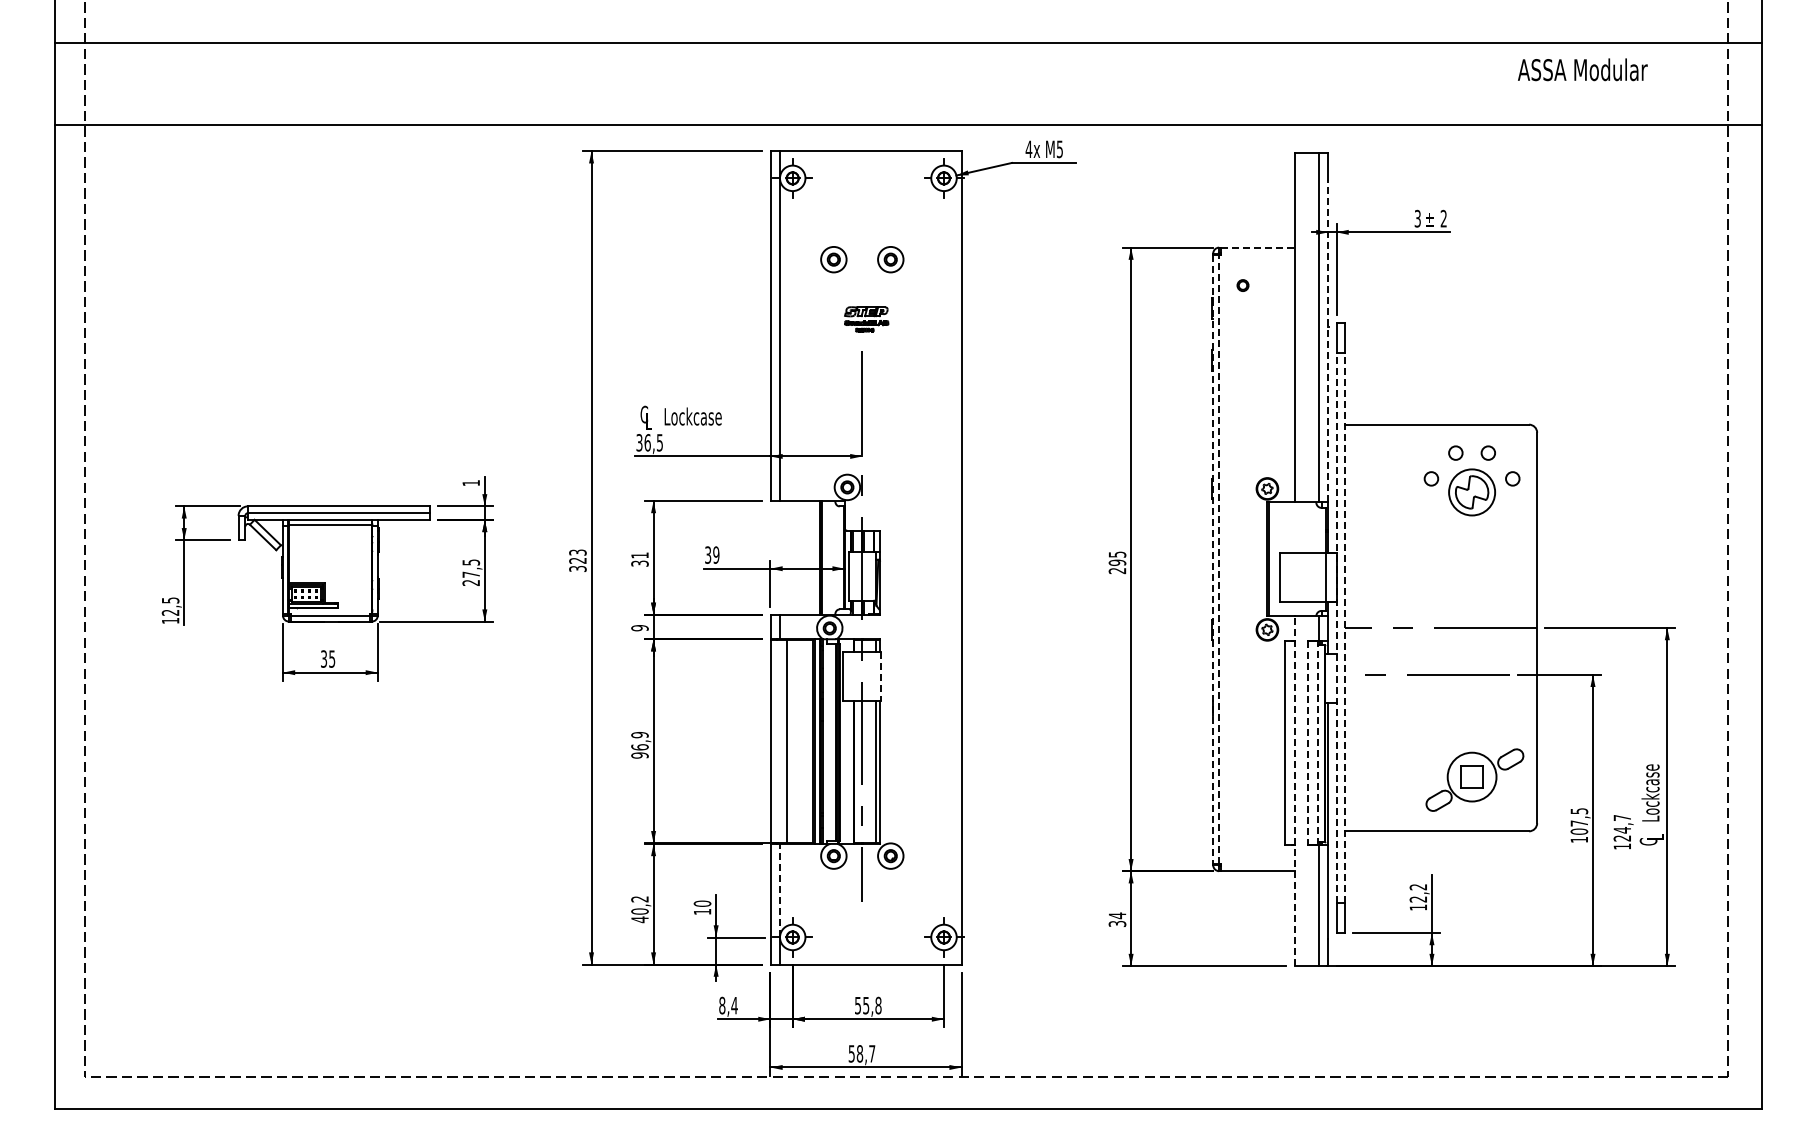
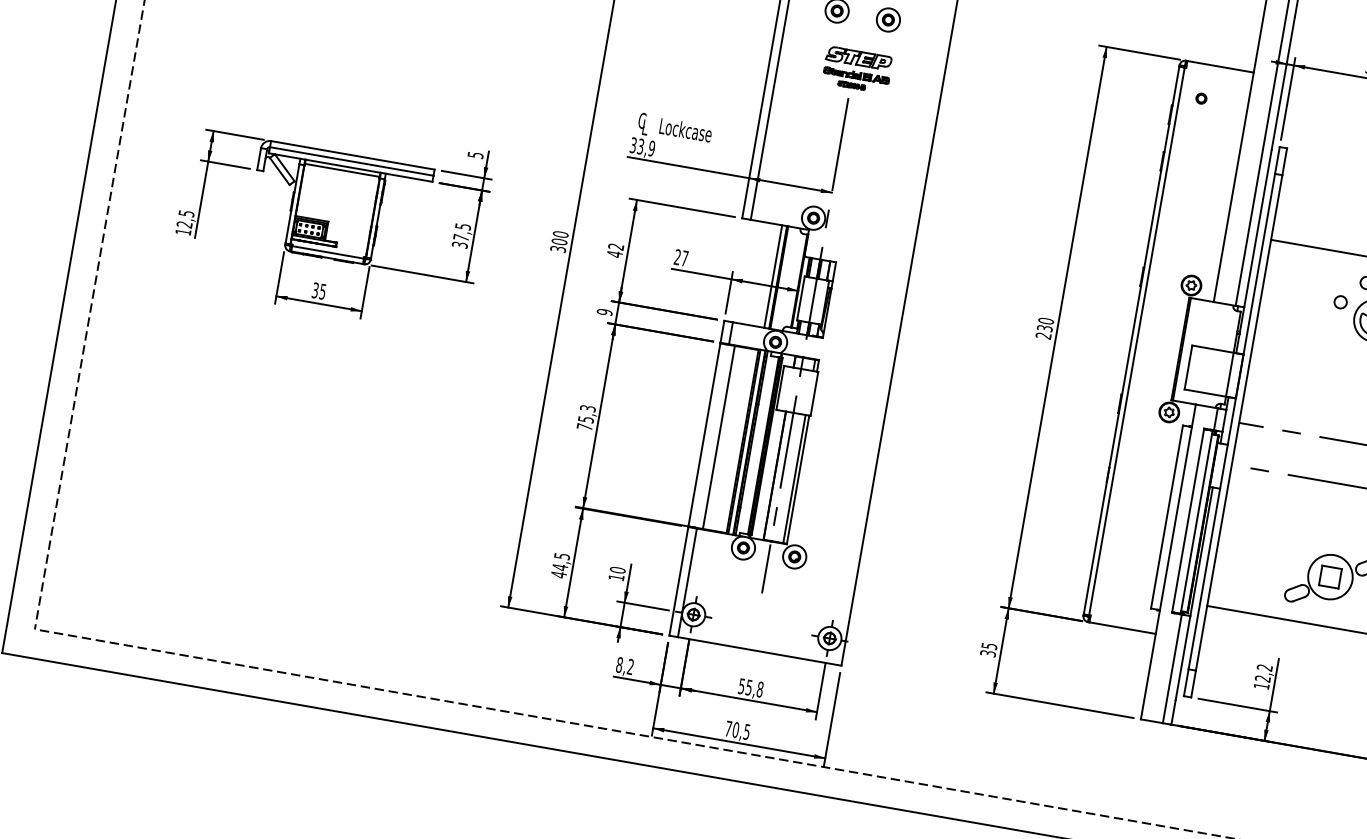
line: (1257, 247) -> (1220, 66), dashed -> solid
part: (866, 319) -> (857, 70), size x1.67
line: (1328, 340) -> (1269, 161), dashed -> solid
text: (653, 442) -> (646, 147), 36,5 -> 33,9
text: (471, 483) -> (475, 155), 1 -> 5
text: (712, 554) -> (681, 257), 39 -> 27
text: (577, 556) -> (559, 237), 323 -> 300
line: (814, 557) -> (772, 276), added
text: (1117, 558) -> (1045, 324), 295 -> 230
line: (1219, 558) -> (1137, 340), dashed -> solid
text: (639, 559) -> (615, 250), 31 -> 42
line: (1213, 559) -> (1131, 340), dashed -> solid
text: (471, 582) -> (460, 244), 27,5 -> 37,5
line: (1336, 627) -> (1231, 421), dashed -> solid
line: (1344, 627) -> (1239, 422), dashed -> solid
line: (881, 677) -> (814, 394), dashed -> solid
line: (1308, 743) -> (1188, 521), dashed -> solid
line: (1317, 743) -> (1196, 522), dashed -> solid
text: (639, 745) -> (585, 417), 96,9 -> 75,3
line: (1294, 791) -> (1168, 562), dashed -> solid
line: (779, 890) -> (689, 570), dashed -> solid
text: (639, 905) -> (560, 561), 40,2 -> 44,5
text: (1117, 915) -> (989, 646), 34 -> 35
text: (734, 1005) -> (630, 666), 8,4 -> 8,2
text: (861, 1053) -> (737, 730), 58,7 -> 70,5

